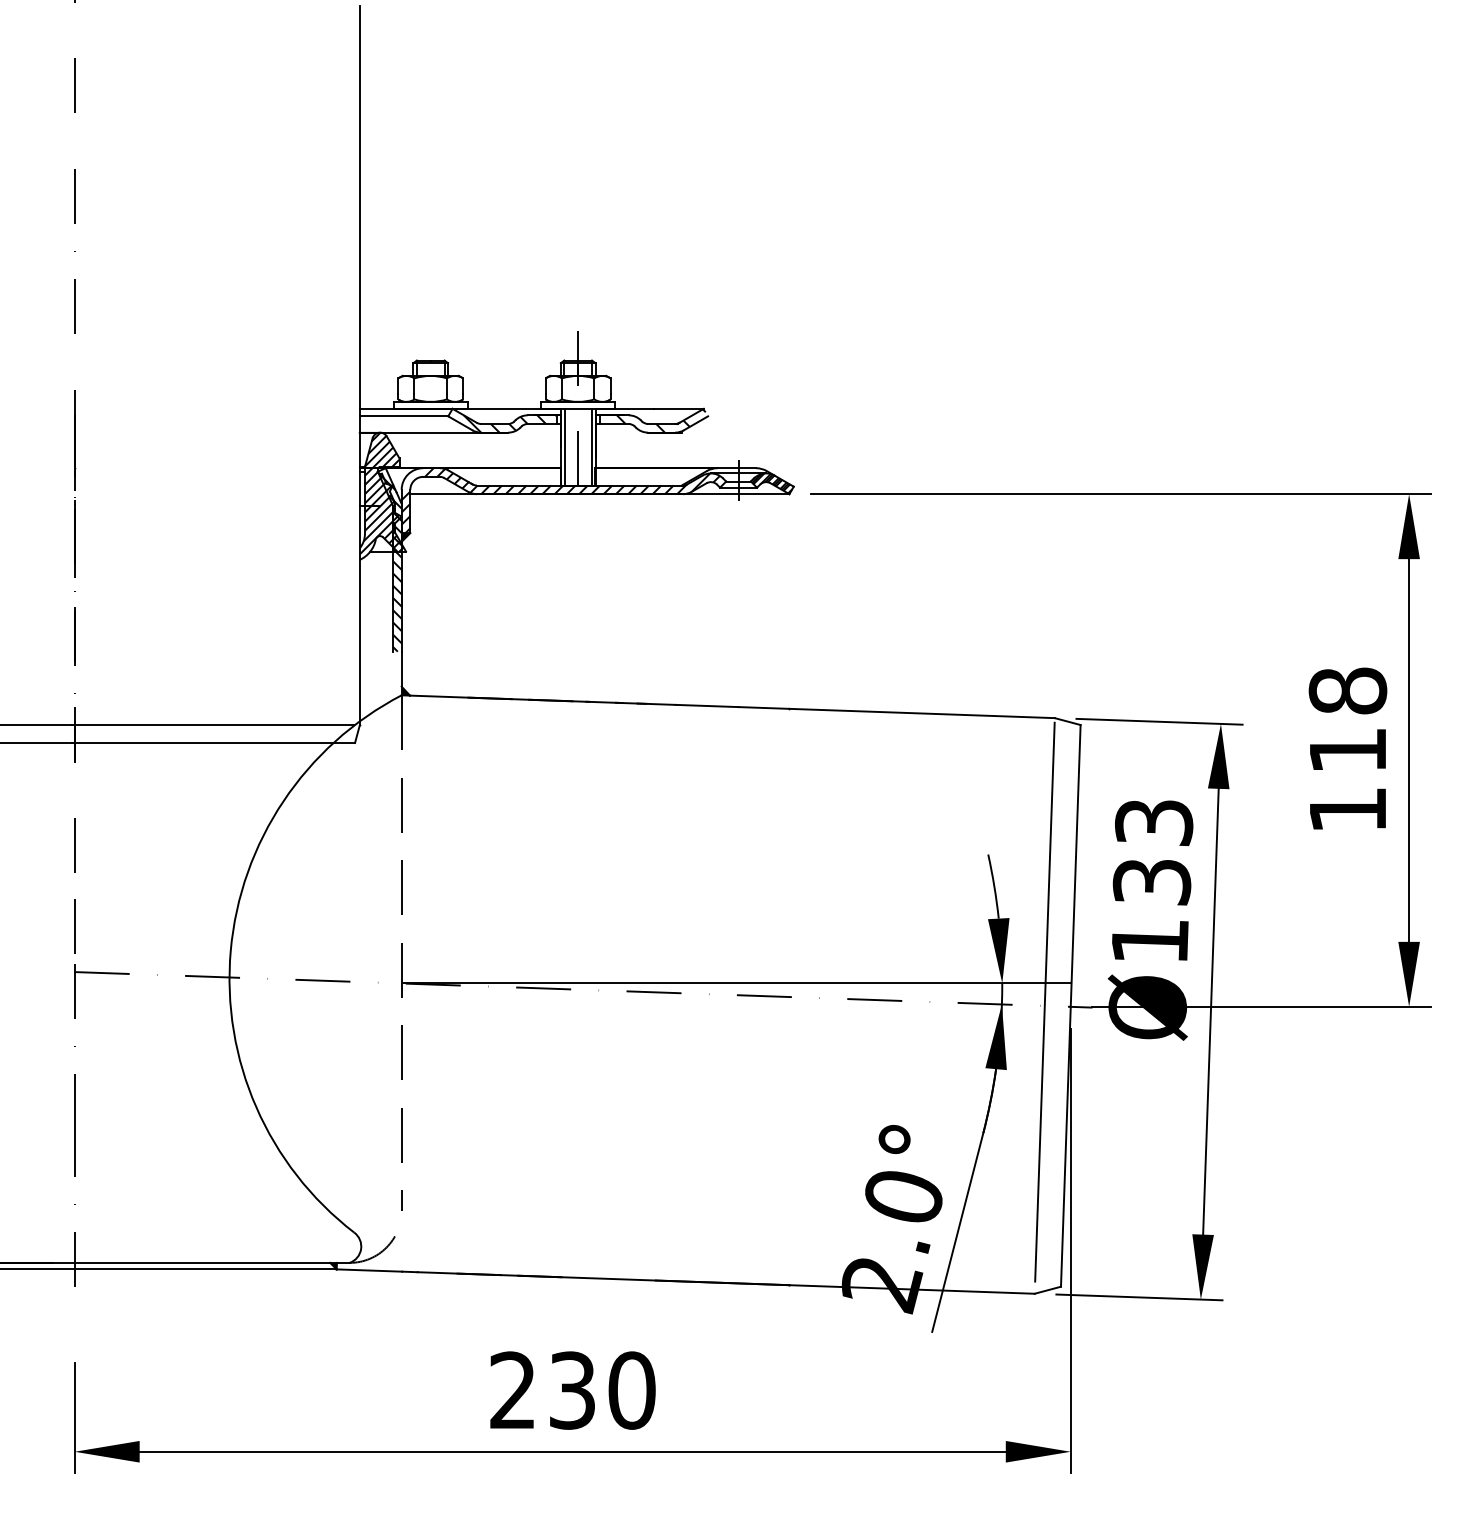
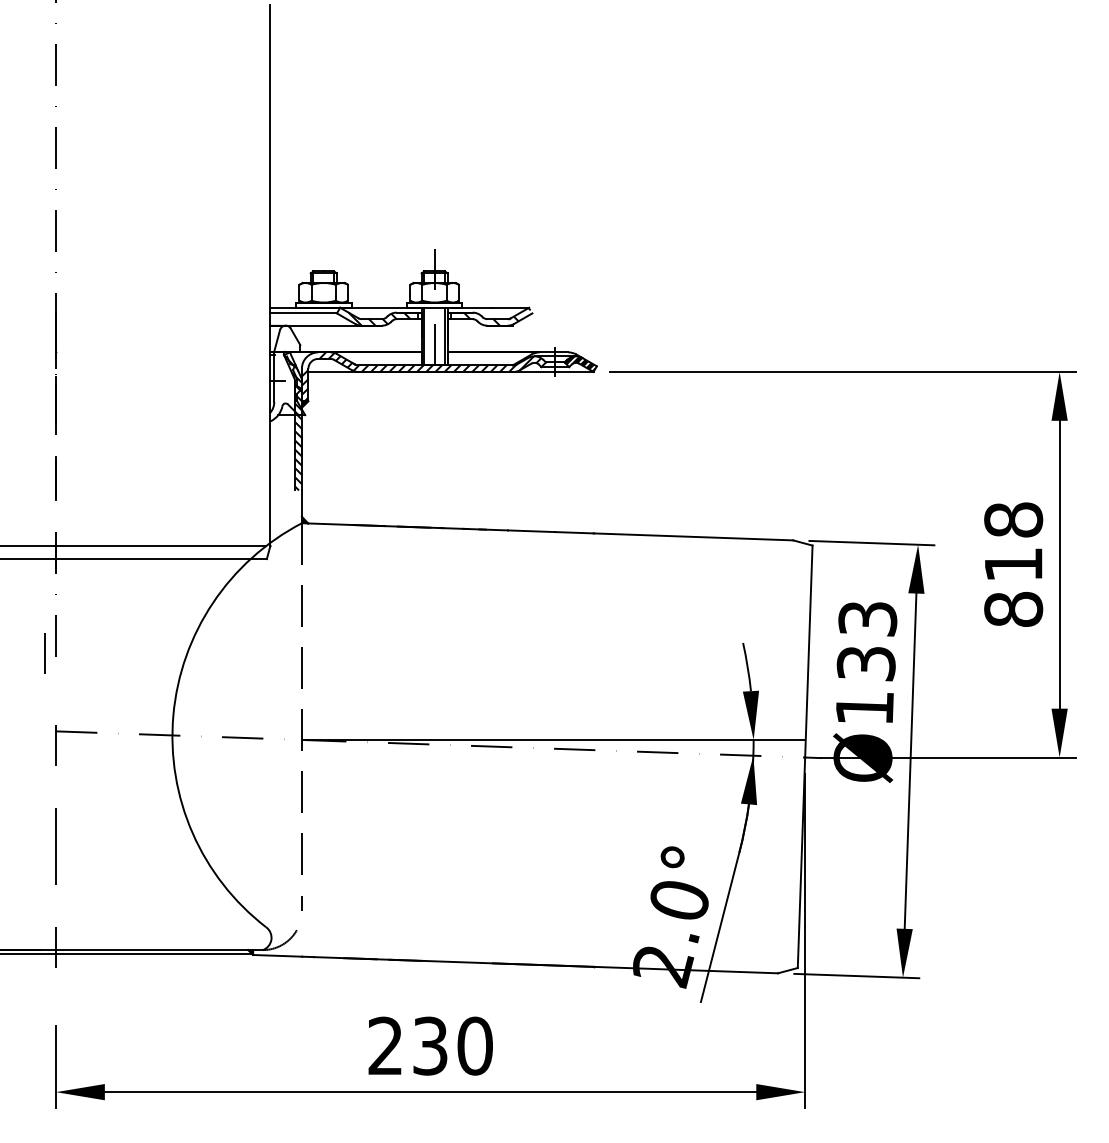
hatch: (381, 493) -> (286, 371), removed
text: (1347, 809) -> (1013, 609), 118 -> 818
line: (74, 926) -> (44, 653), moved
line: (1044, 1001) -> (785, 753), removed

